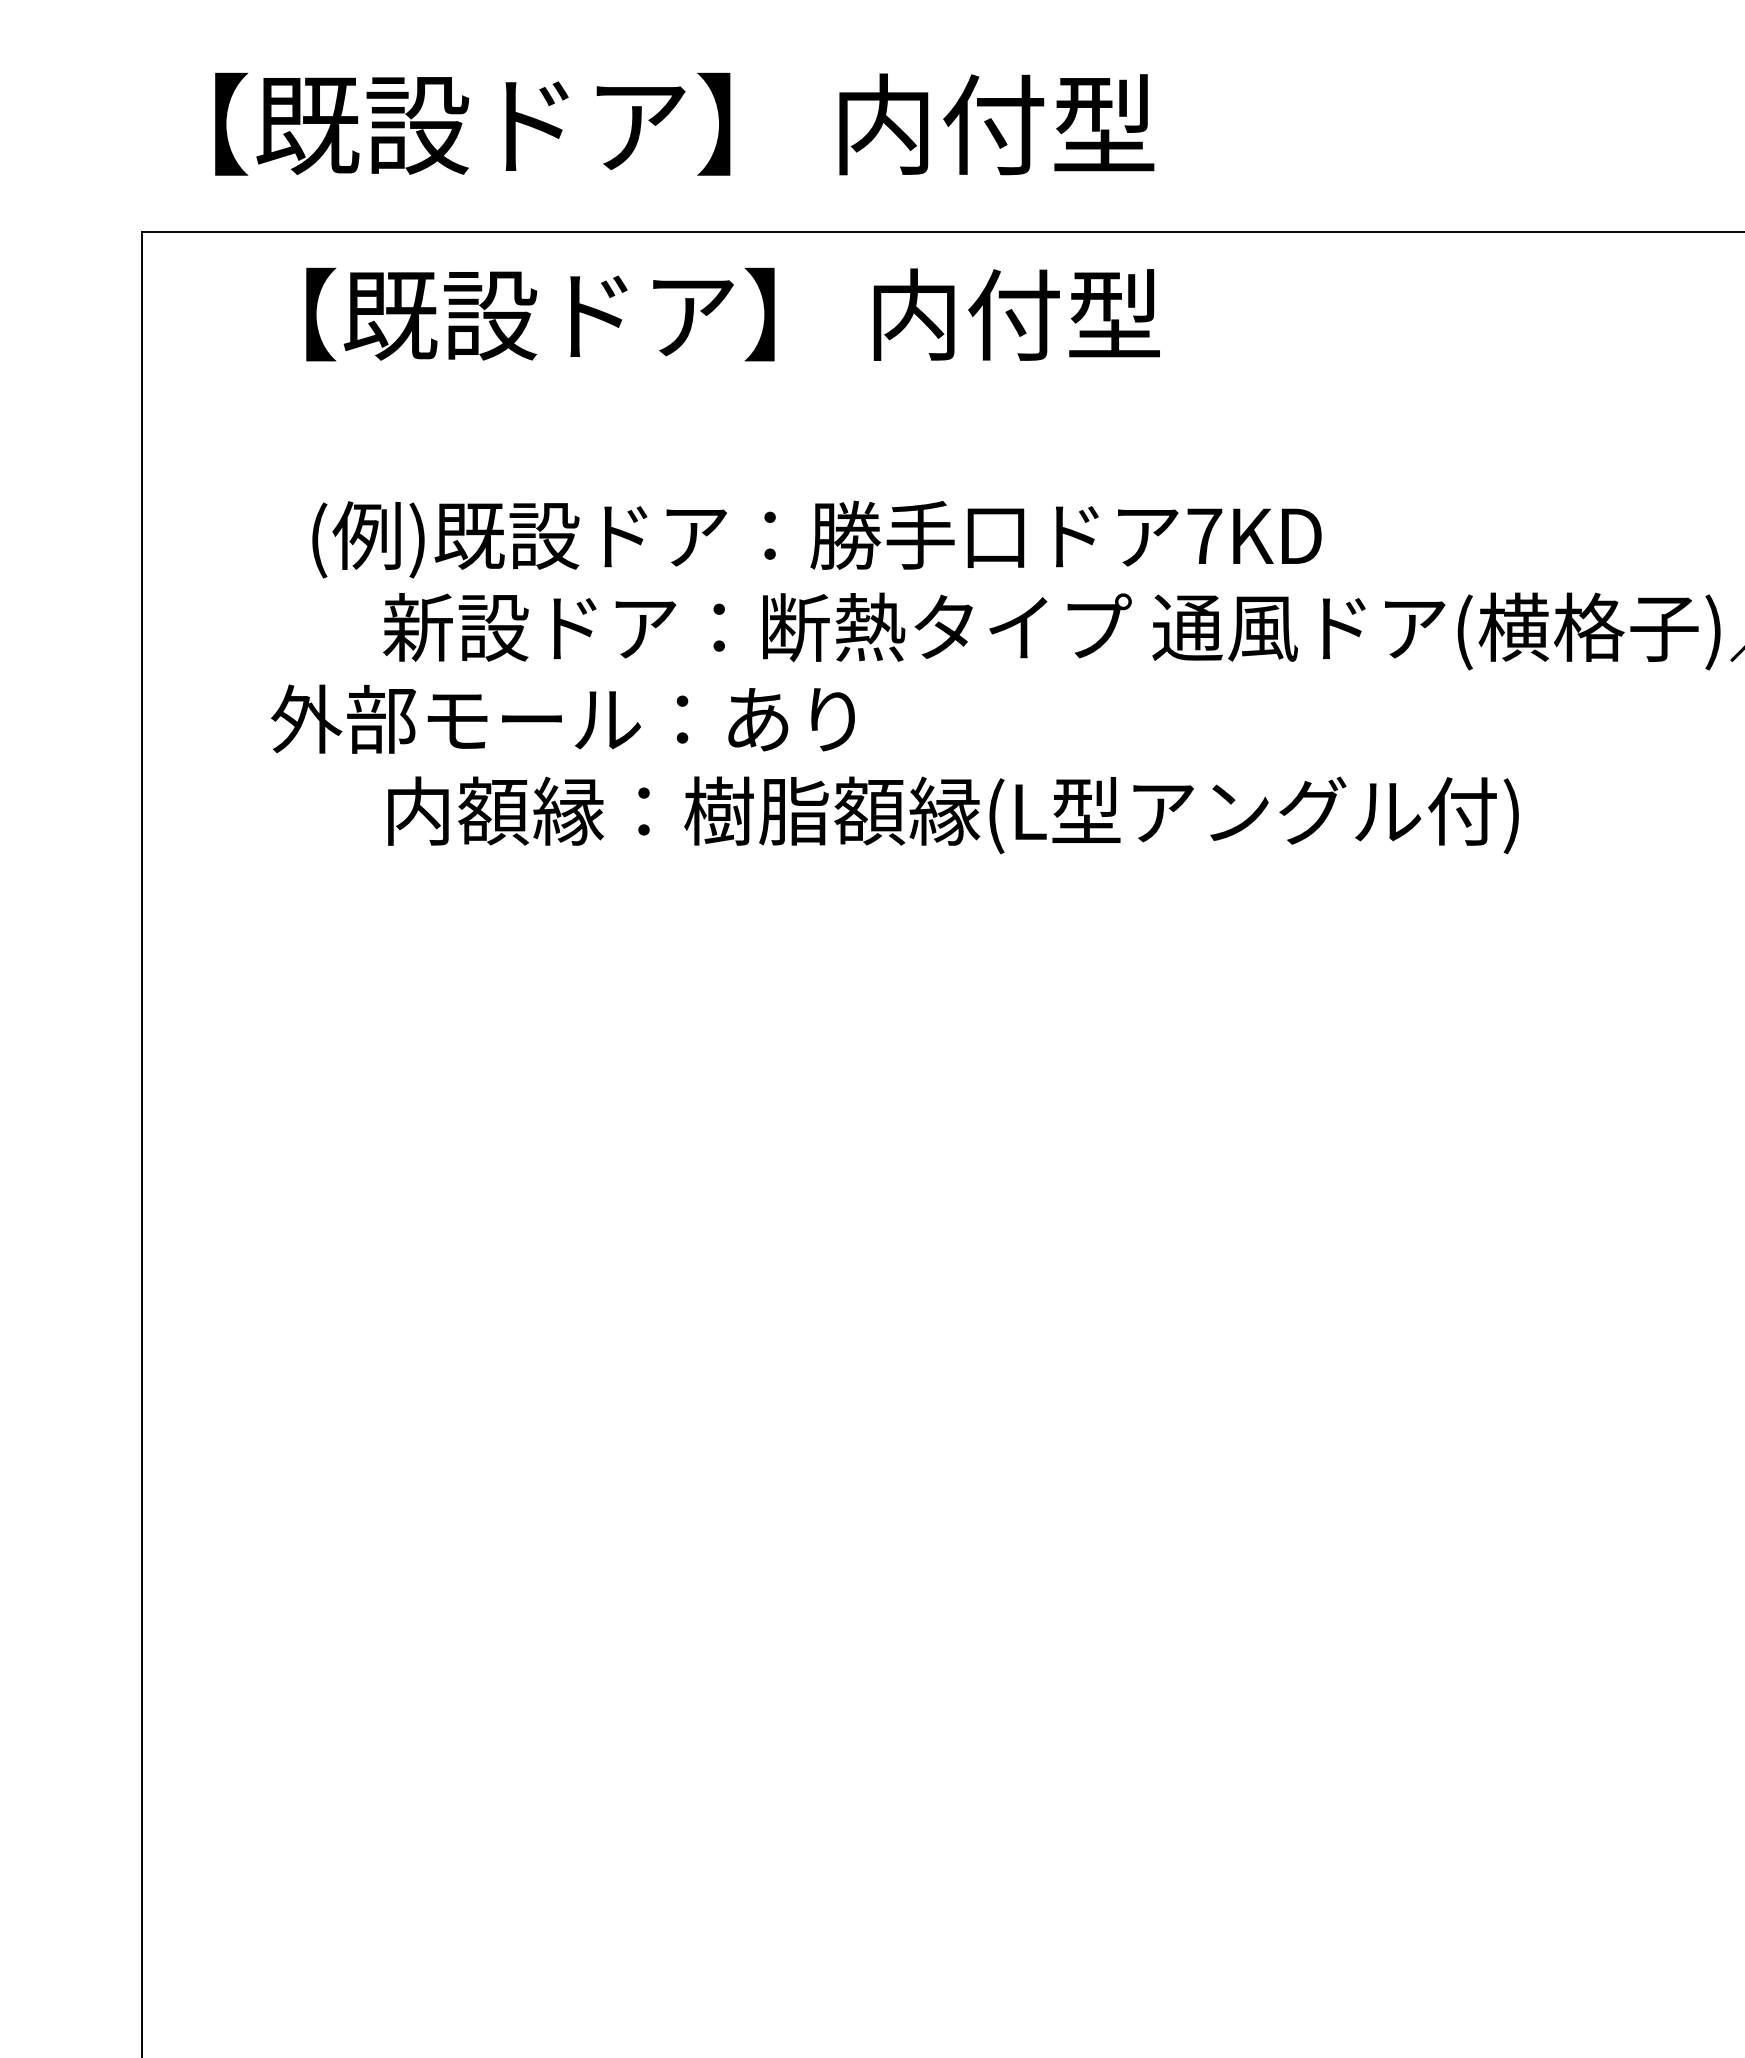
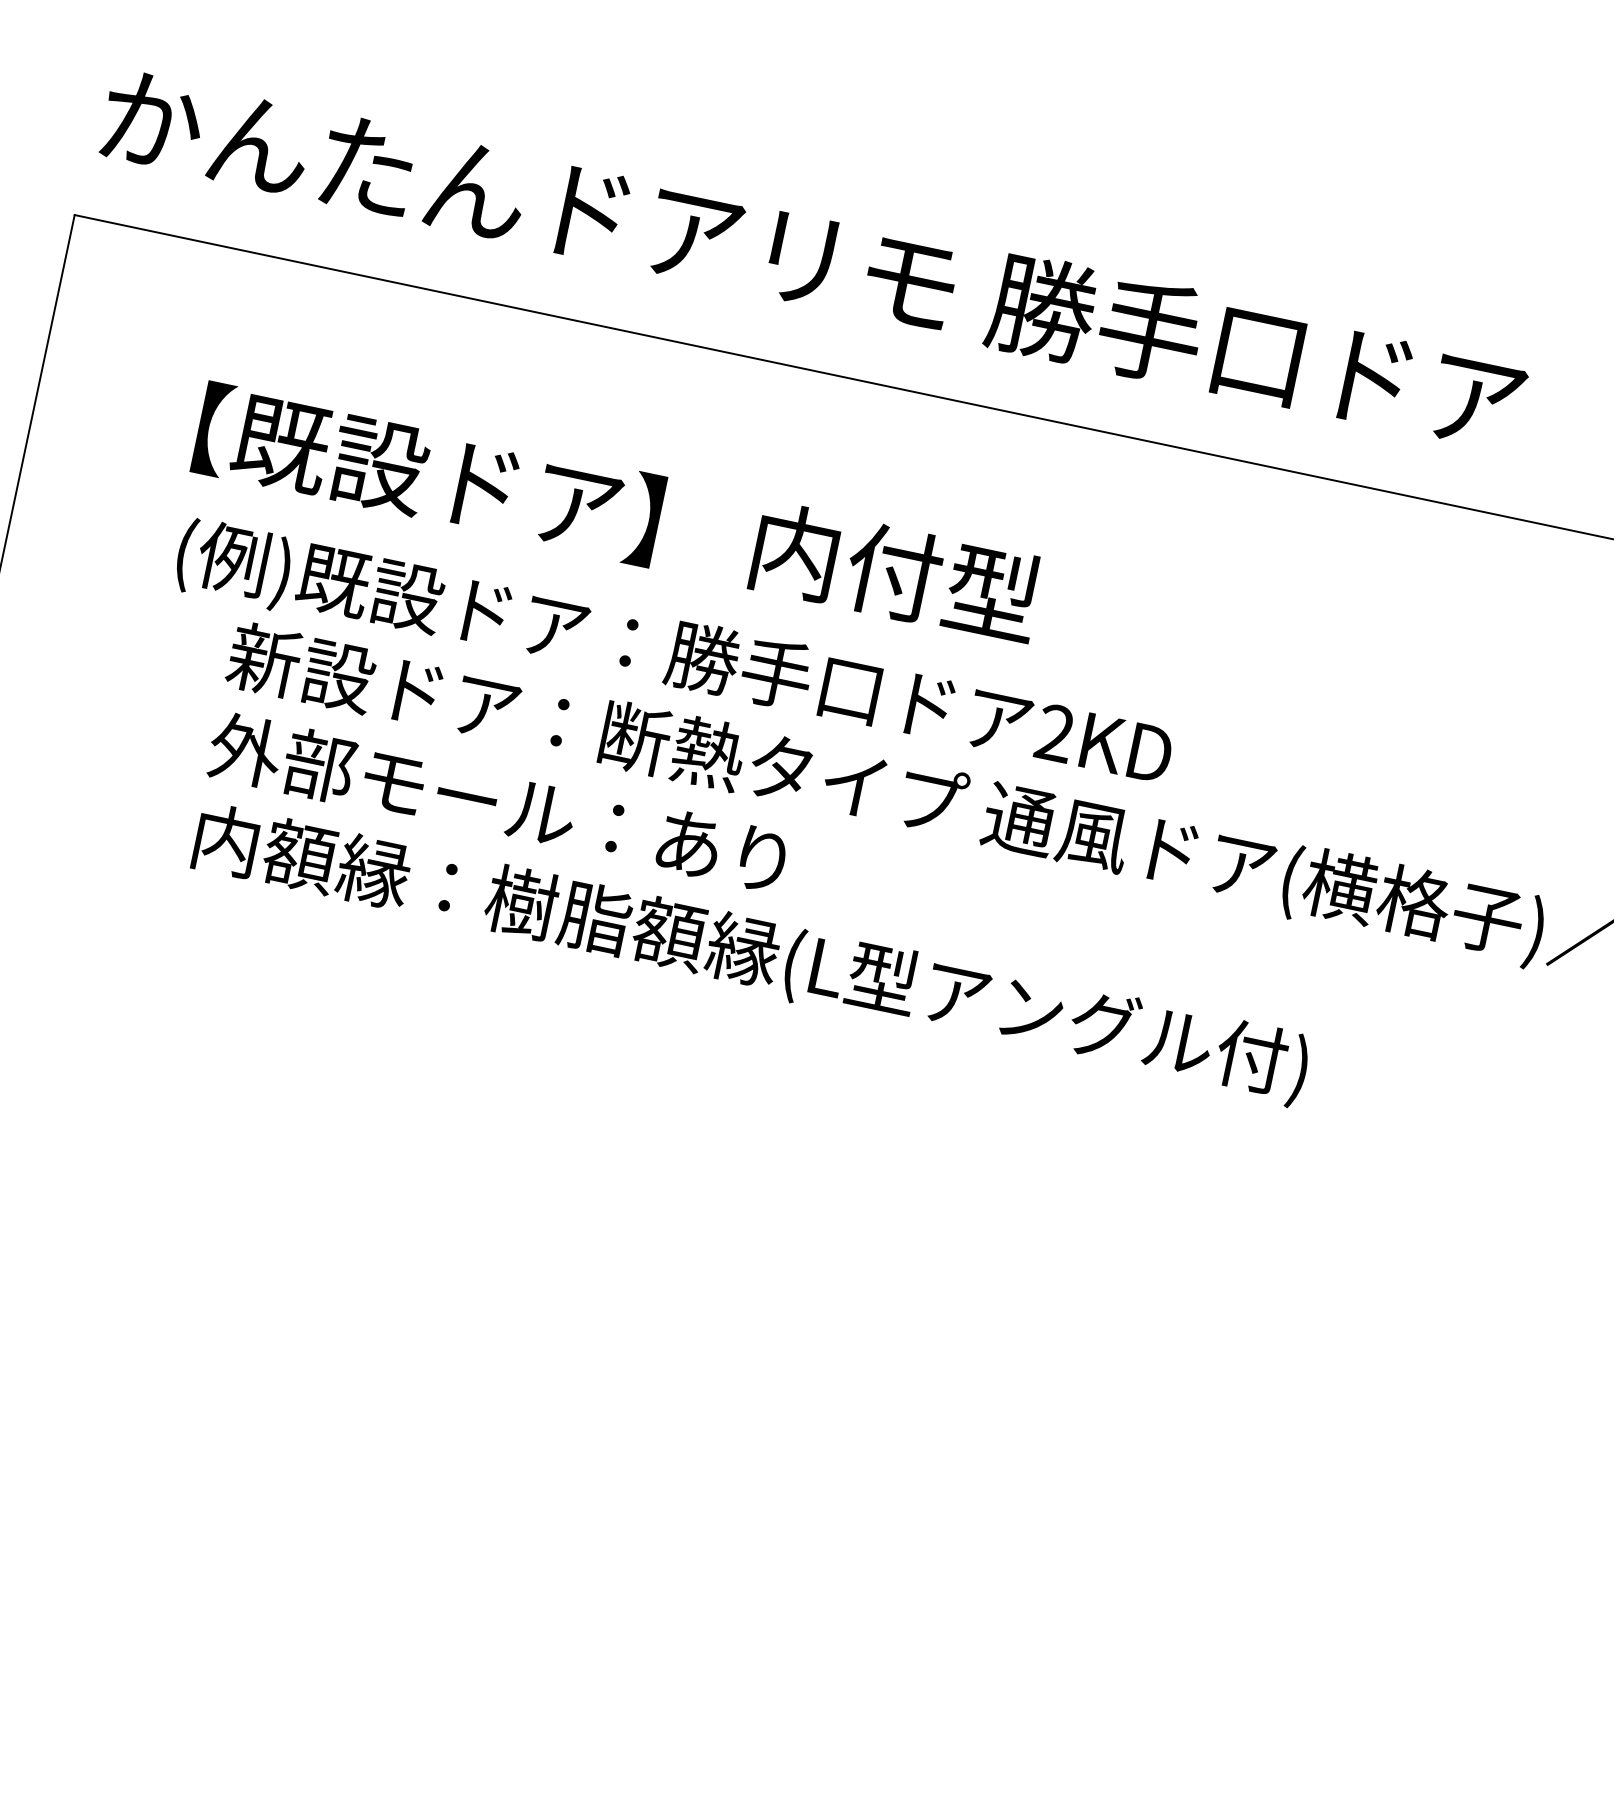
text: (871, 123) -> (813, 259), 【既設ドア】 内付型 -> かんたんドアリモ 勝手口ドア
text: (732, 314) -> (617, 514), moved
text: (1204, 535) -> (1055, 732), 7KD -> 2KD
text: (562, 718) -> (497, 802), moved

